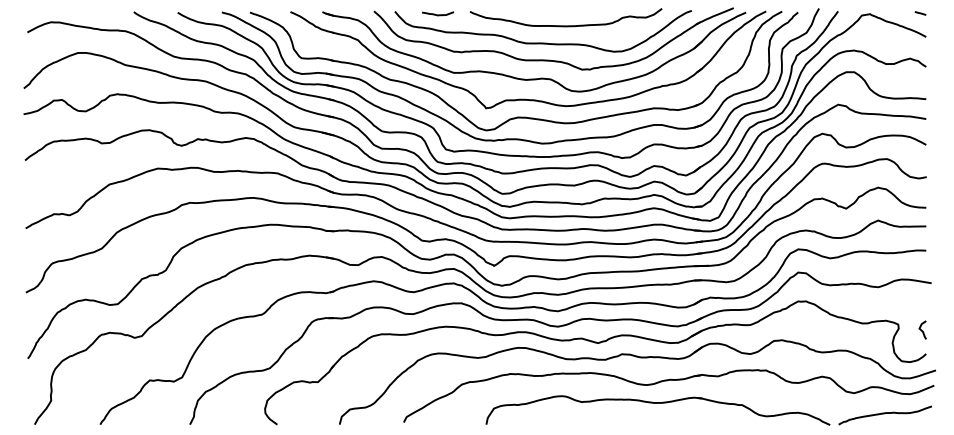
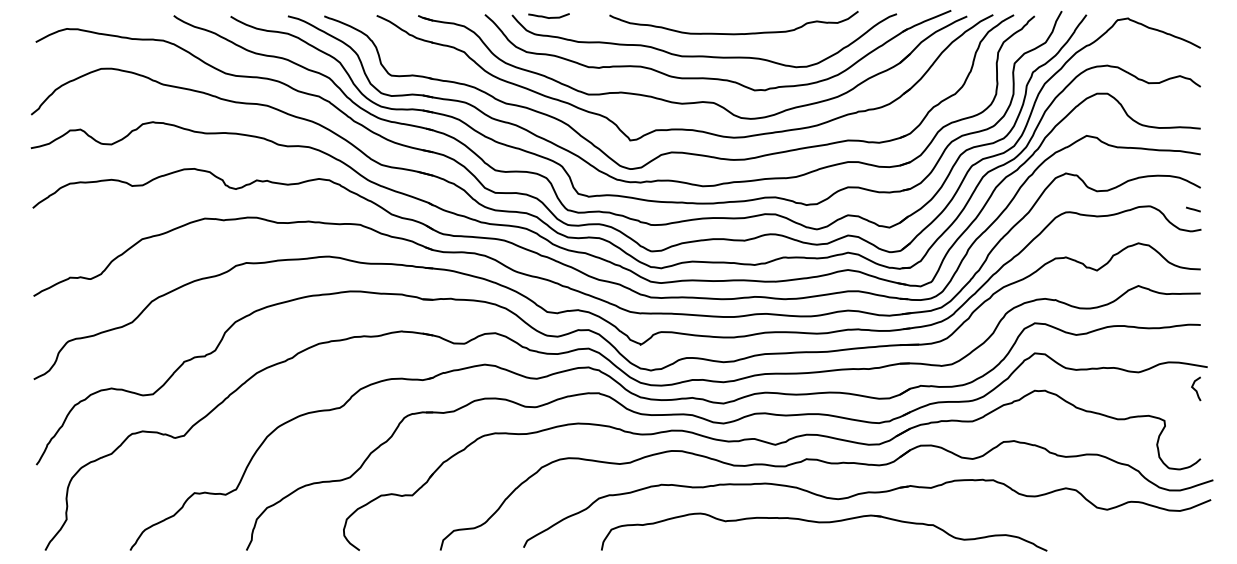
line: (920, 13) -> (1193, 209), moved
curve: (436, 14) -> (547, 16), moved
curve: (922, 329) -> (1195, 388), moved
part: (658, 403) -> (824, 523), moved
curve: (885, 413) -> (1147, 536), removed

